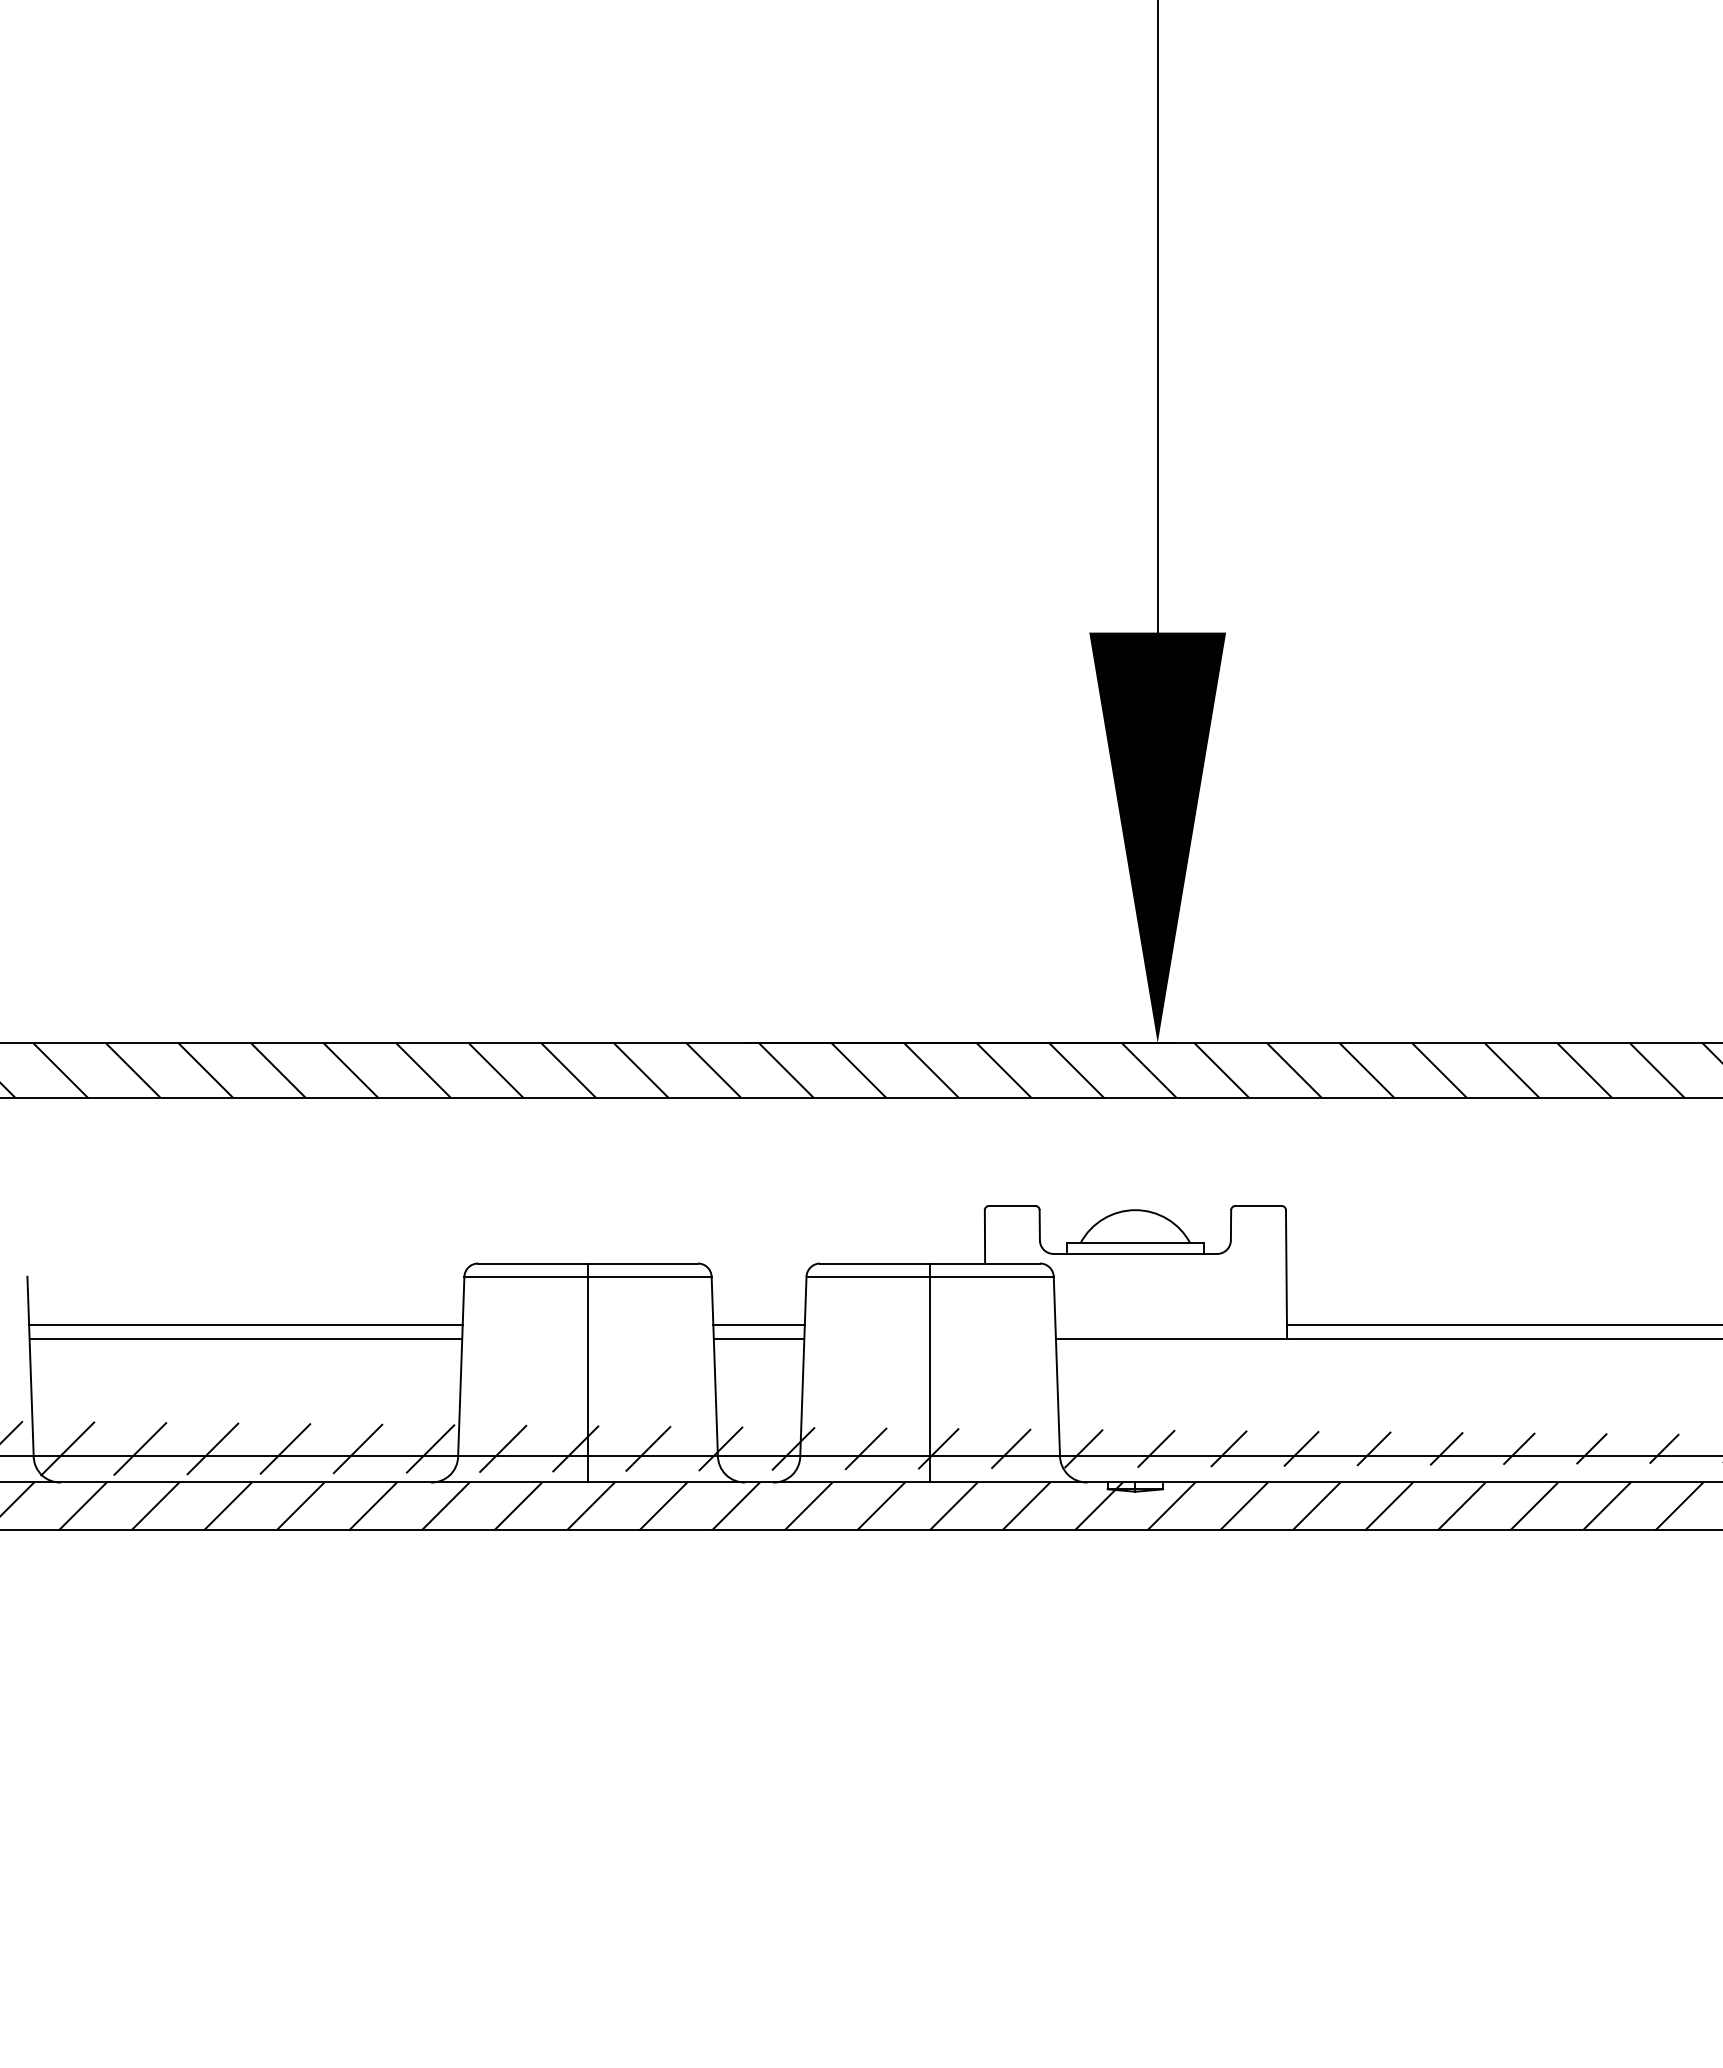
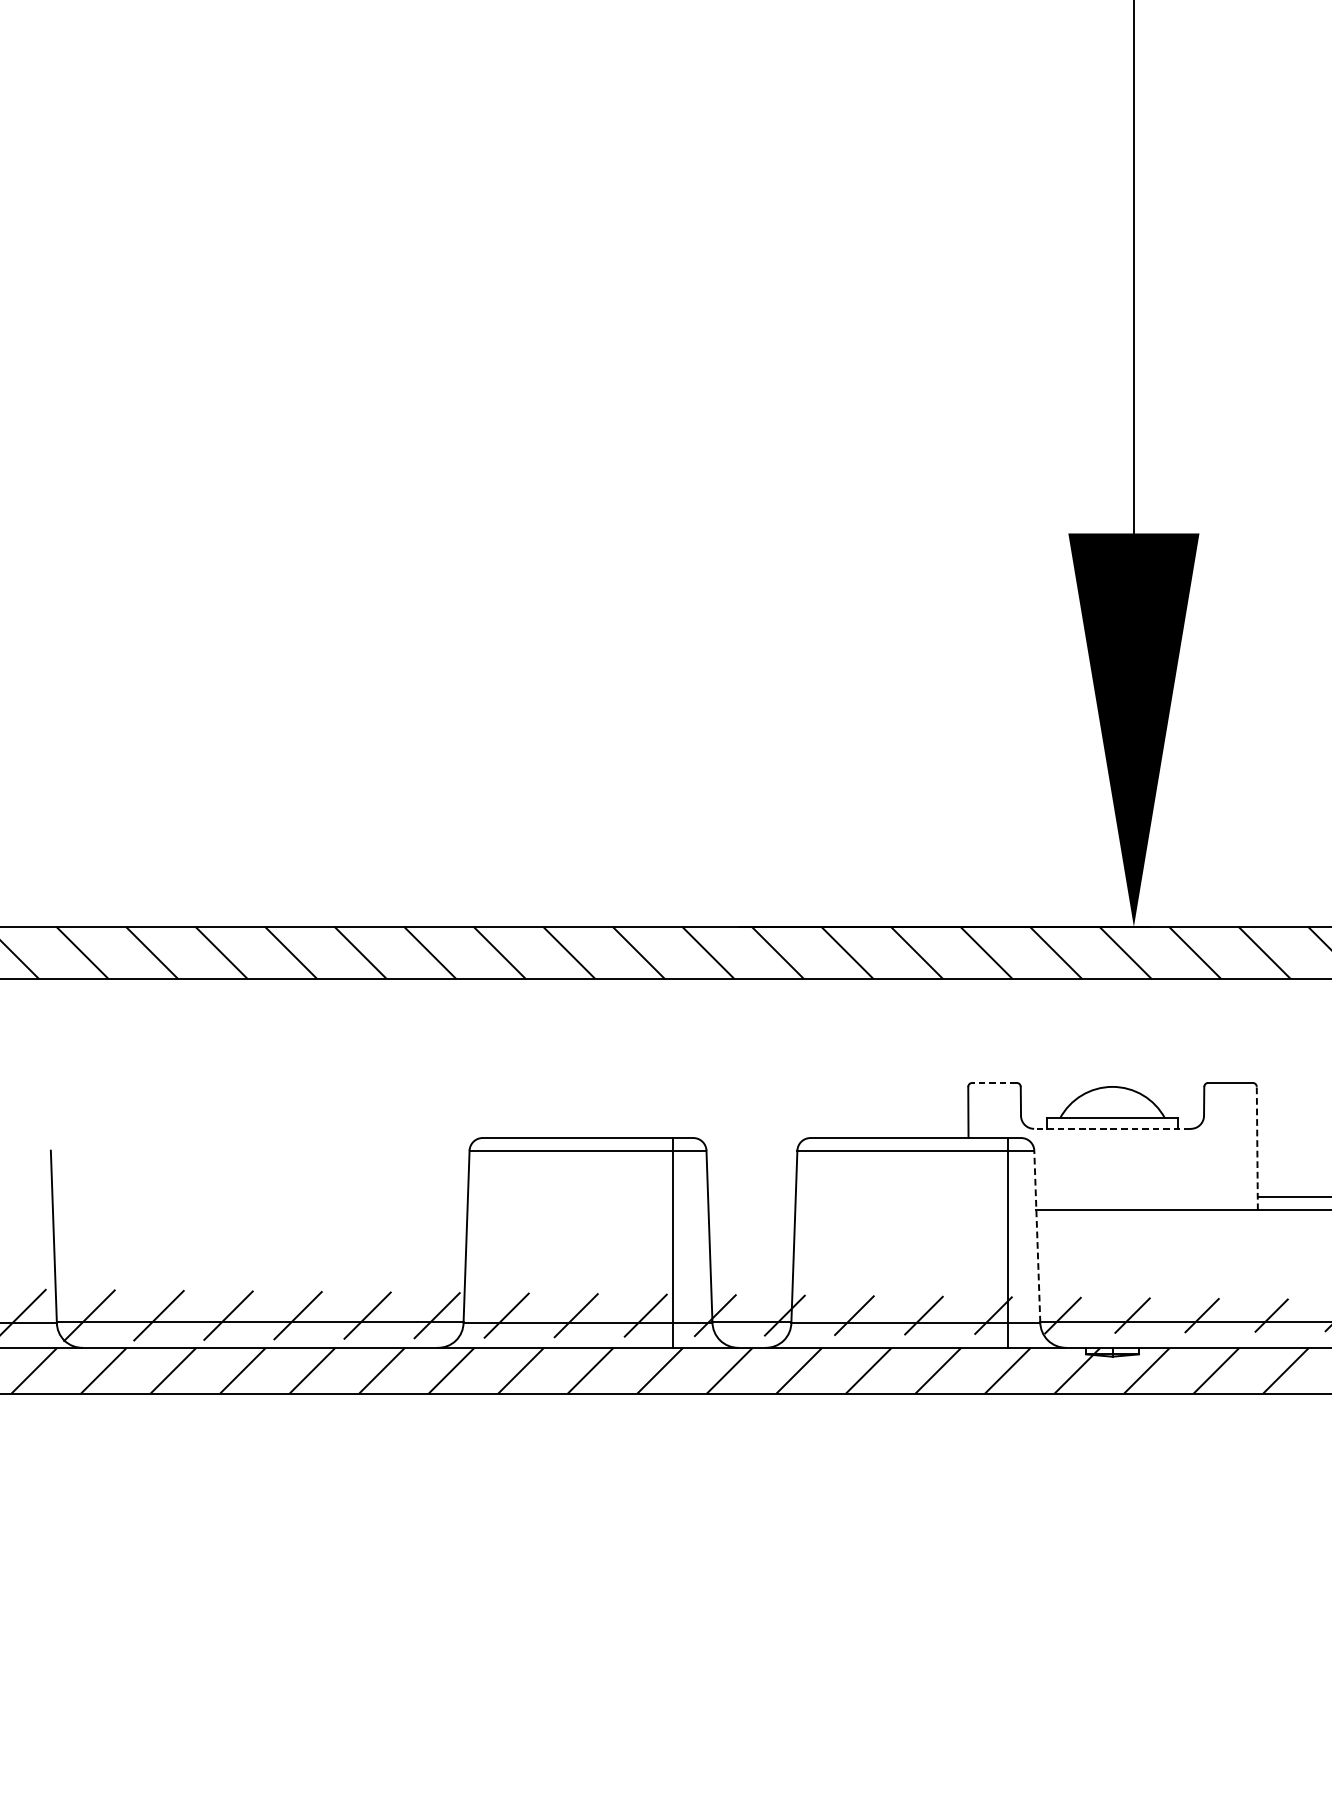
line: (1011, 1206) -> (993, 1083), solid -> dashed
line: (1135, 1253) -> (1112, 1128), solid -> dashed
line: (1286, 1273) -> (1257, 1147), solid -> dashed
line: (245, 1325) -> (259, 1197), removed
line: (758, 1325) -> (751, 1197), removed
line: (245, 1338) -> (259, 1209), removed
line: (758, 1338) -> (751, 1209), removed
line: (1056, 1366) -> (1036, 1236), solid -> dashed
line: (588, 1372) -> (673, 1242), moved
line: (930, 1372) -> (1008, 1242), moved

